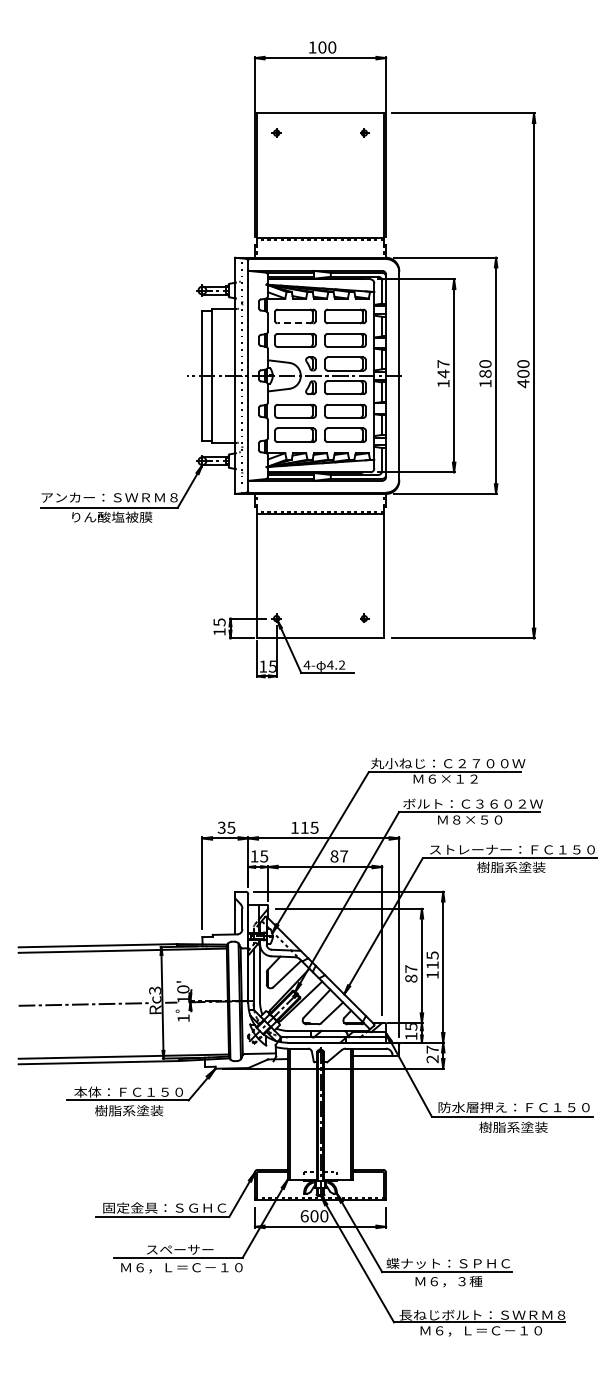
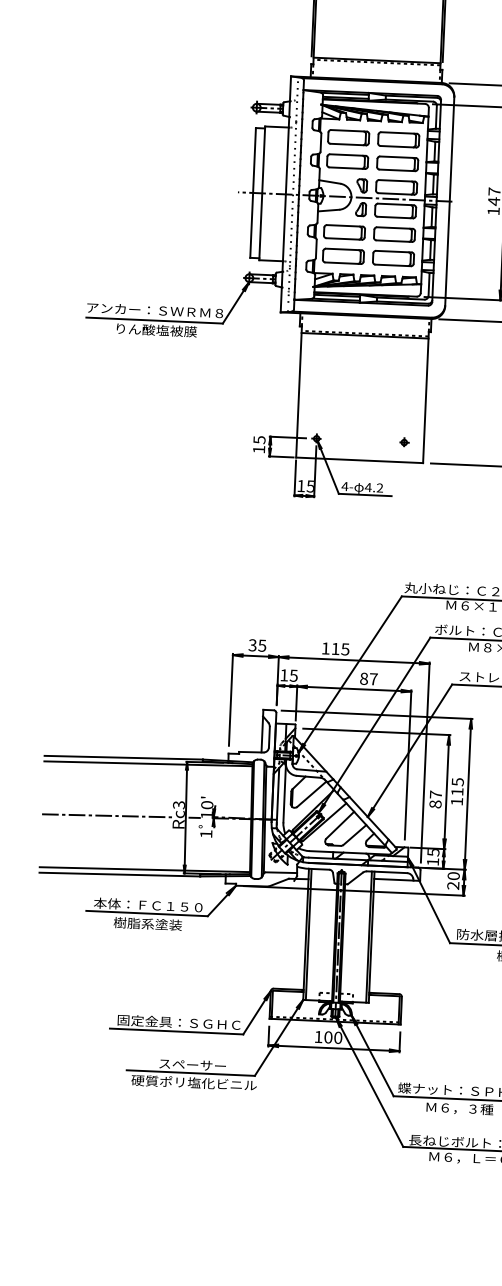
line: (295, 323) -> (348, 144), dashed -> solid
text: (432, 1049) -> (453, 875), 27 -> 20
text: (304, 1216) -> (318, 1037), 600 -> 100
text: (181, 1267) -> (193, 1082), Ｍ６，Ｌ＝Ｃ－１０ -> 硬質ポリ塩化ビニル

